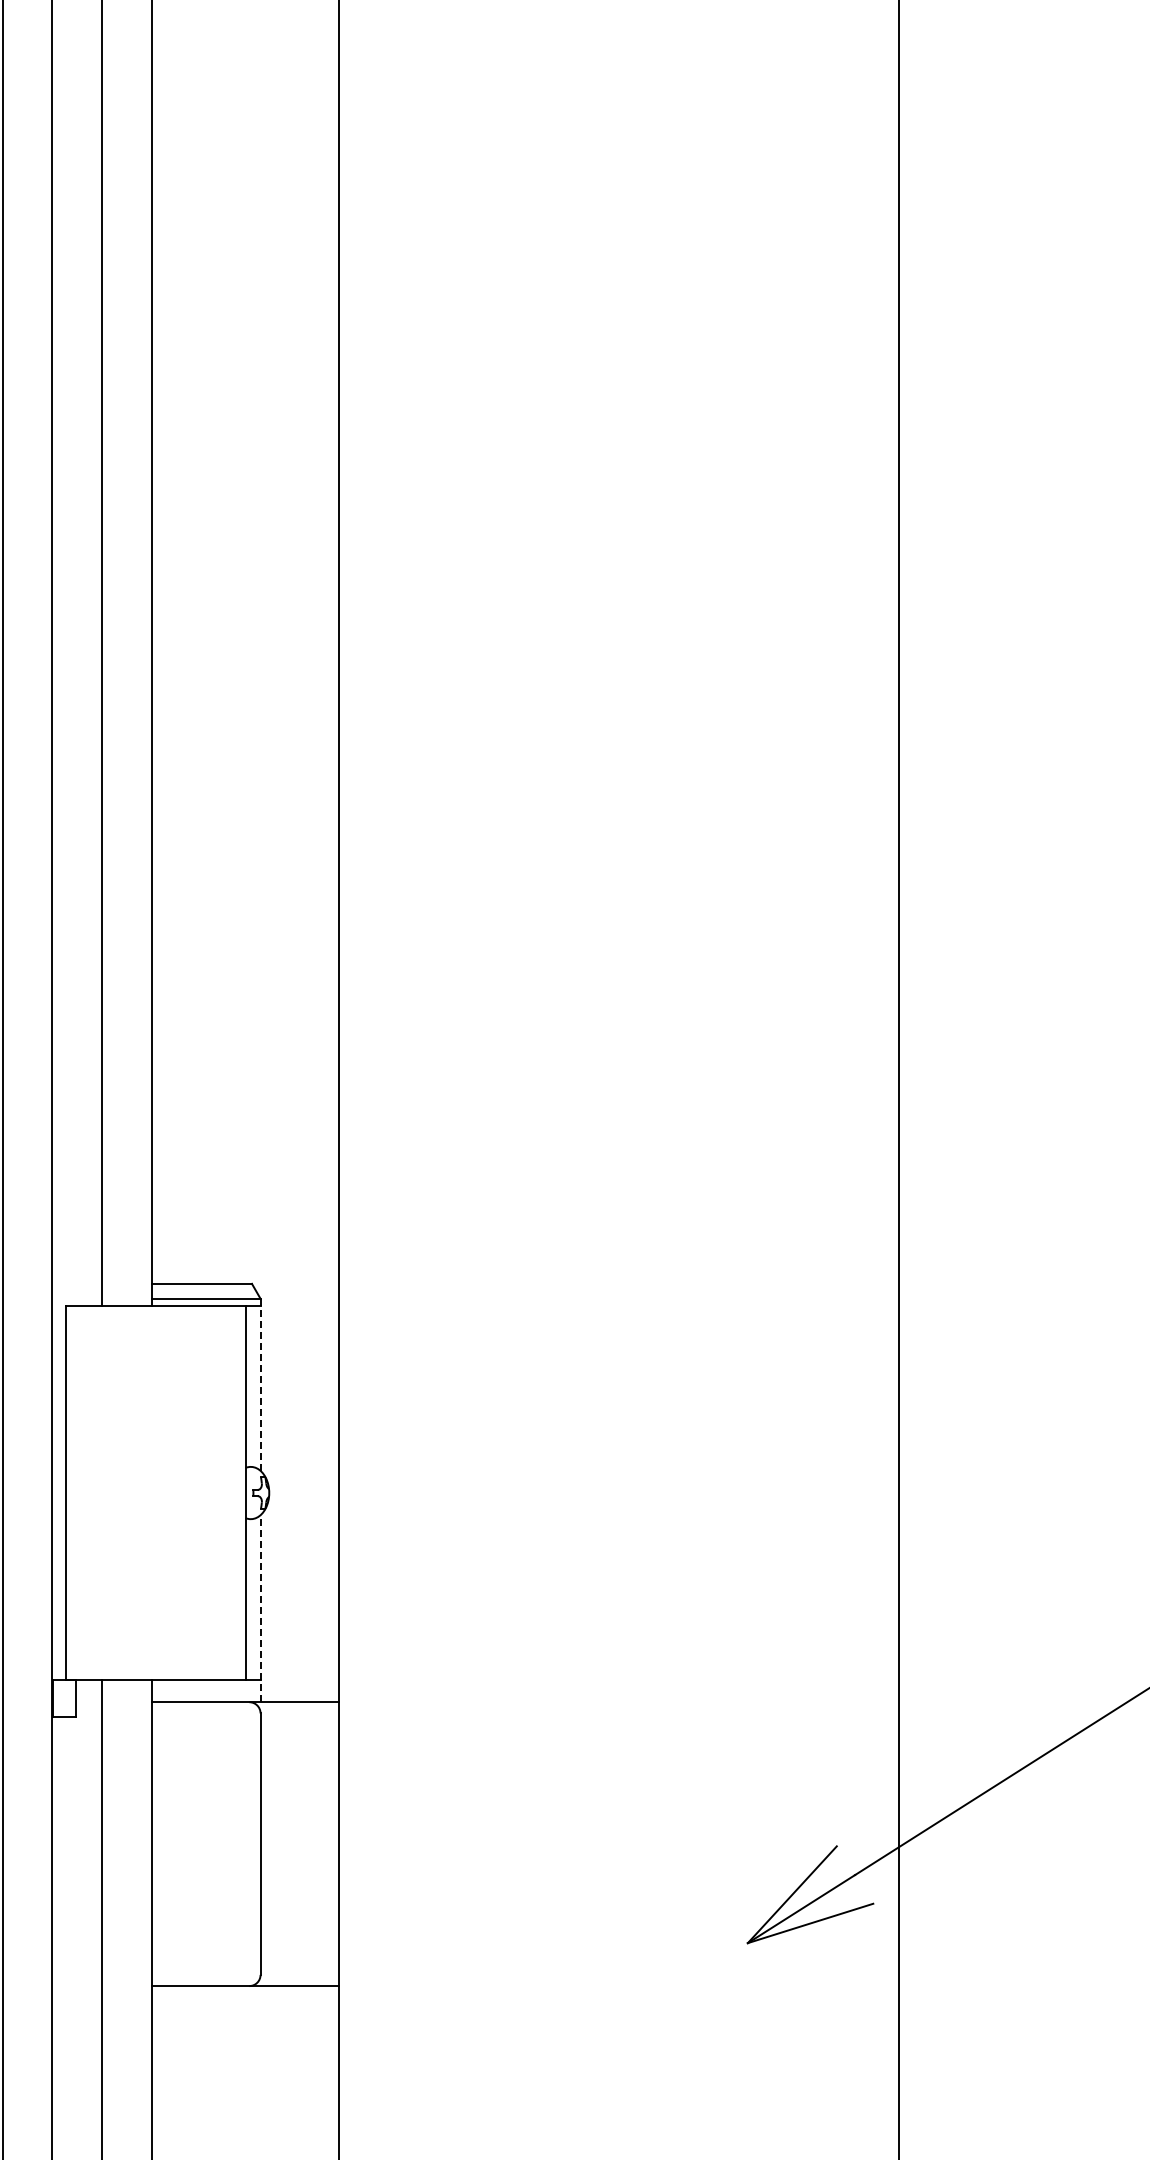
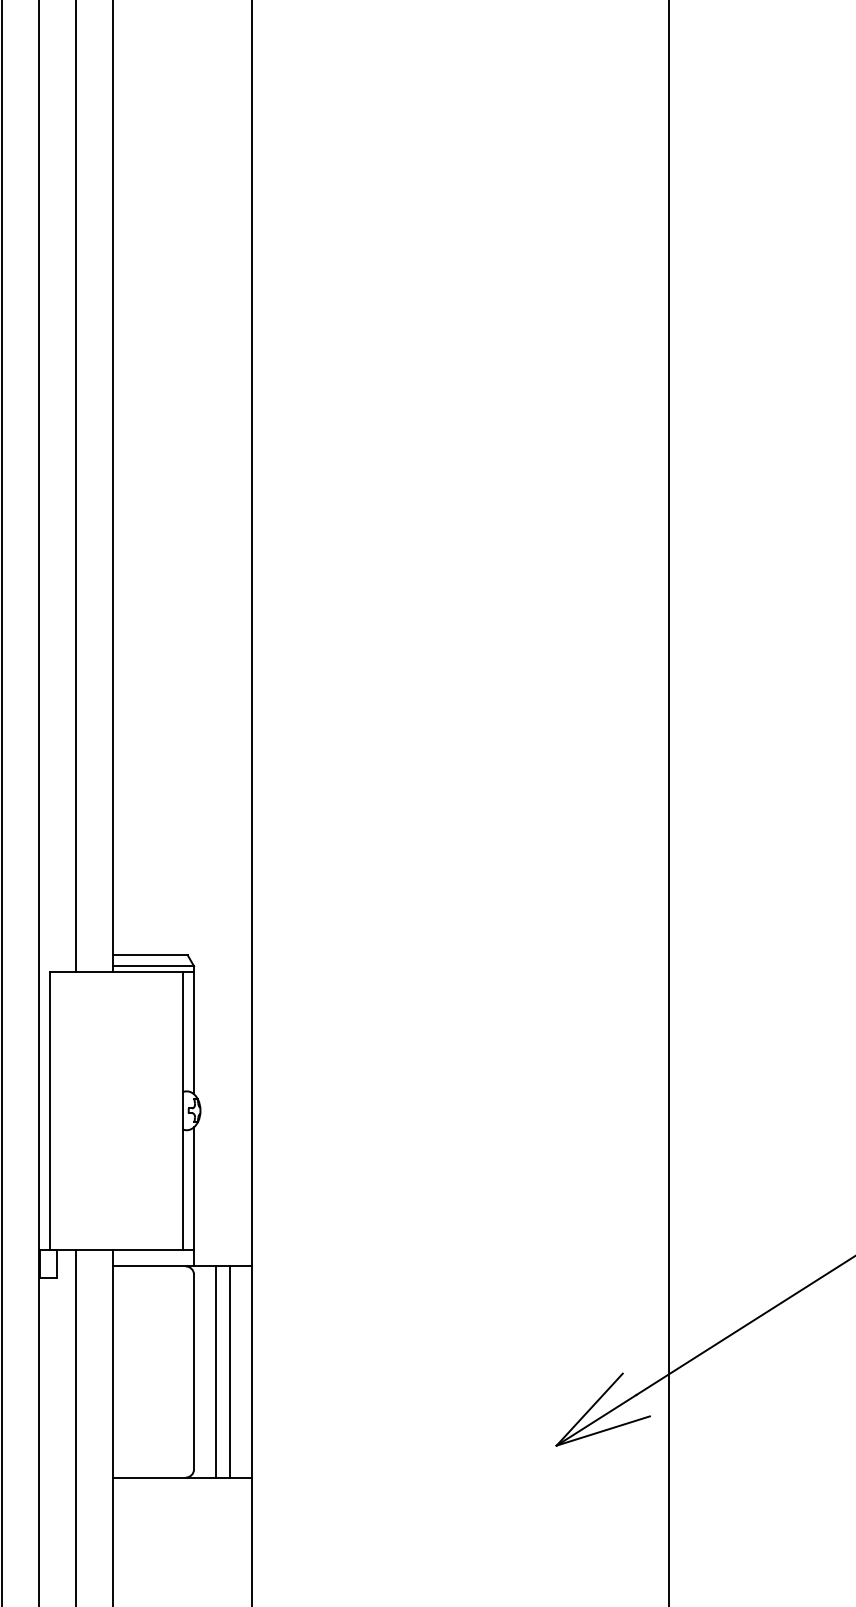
line: (260, 1384) -> (194, 1030), dashed -> solid
line: (260, 1608) -> (194, 1196), dashed -> solid
line: (290, 1844) -> (216, 1372), added
line: (309, 1844) -> (230, 1372), added

